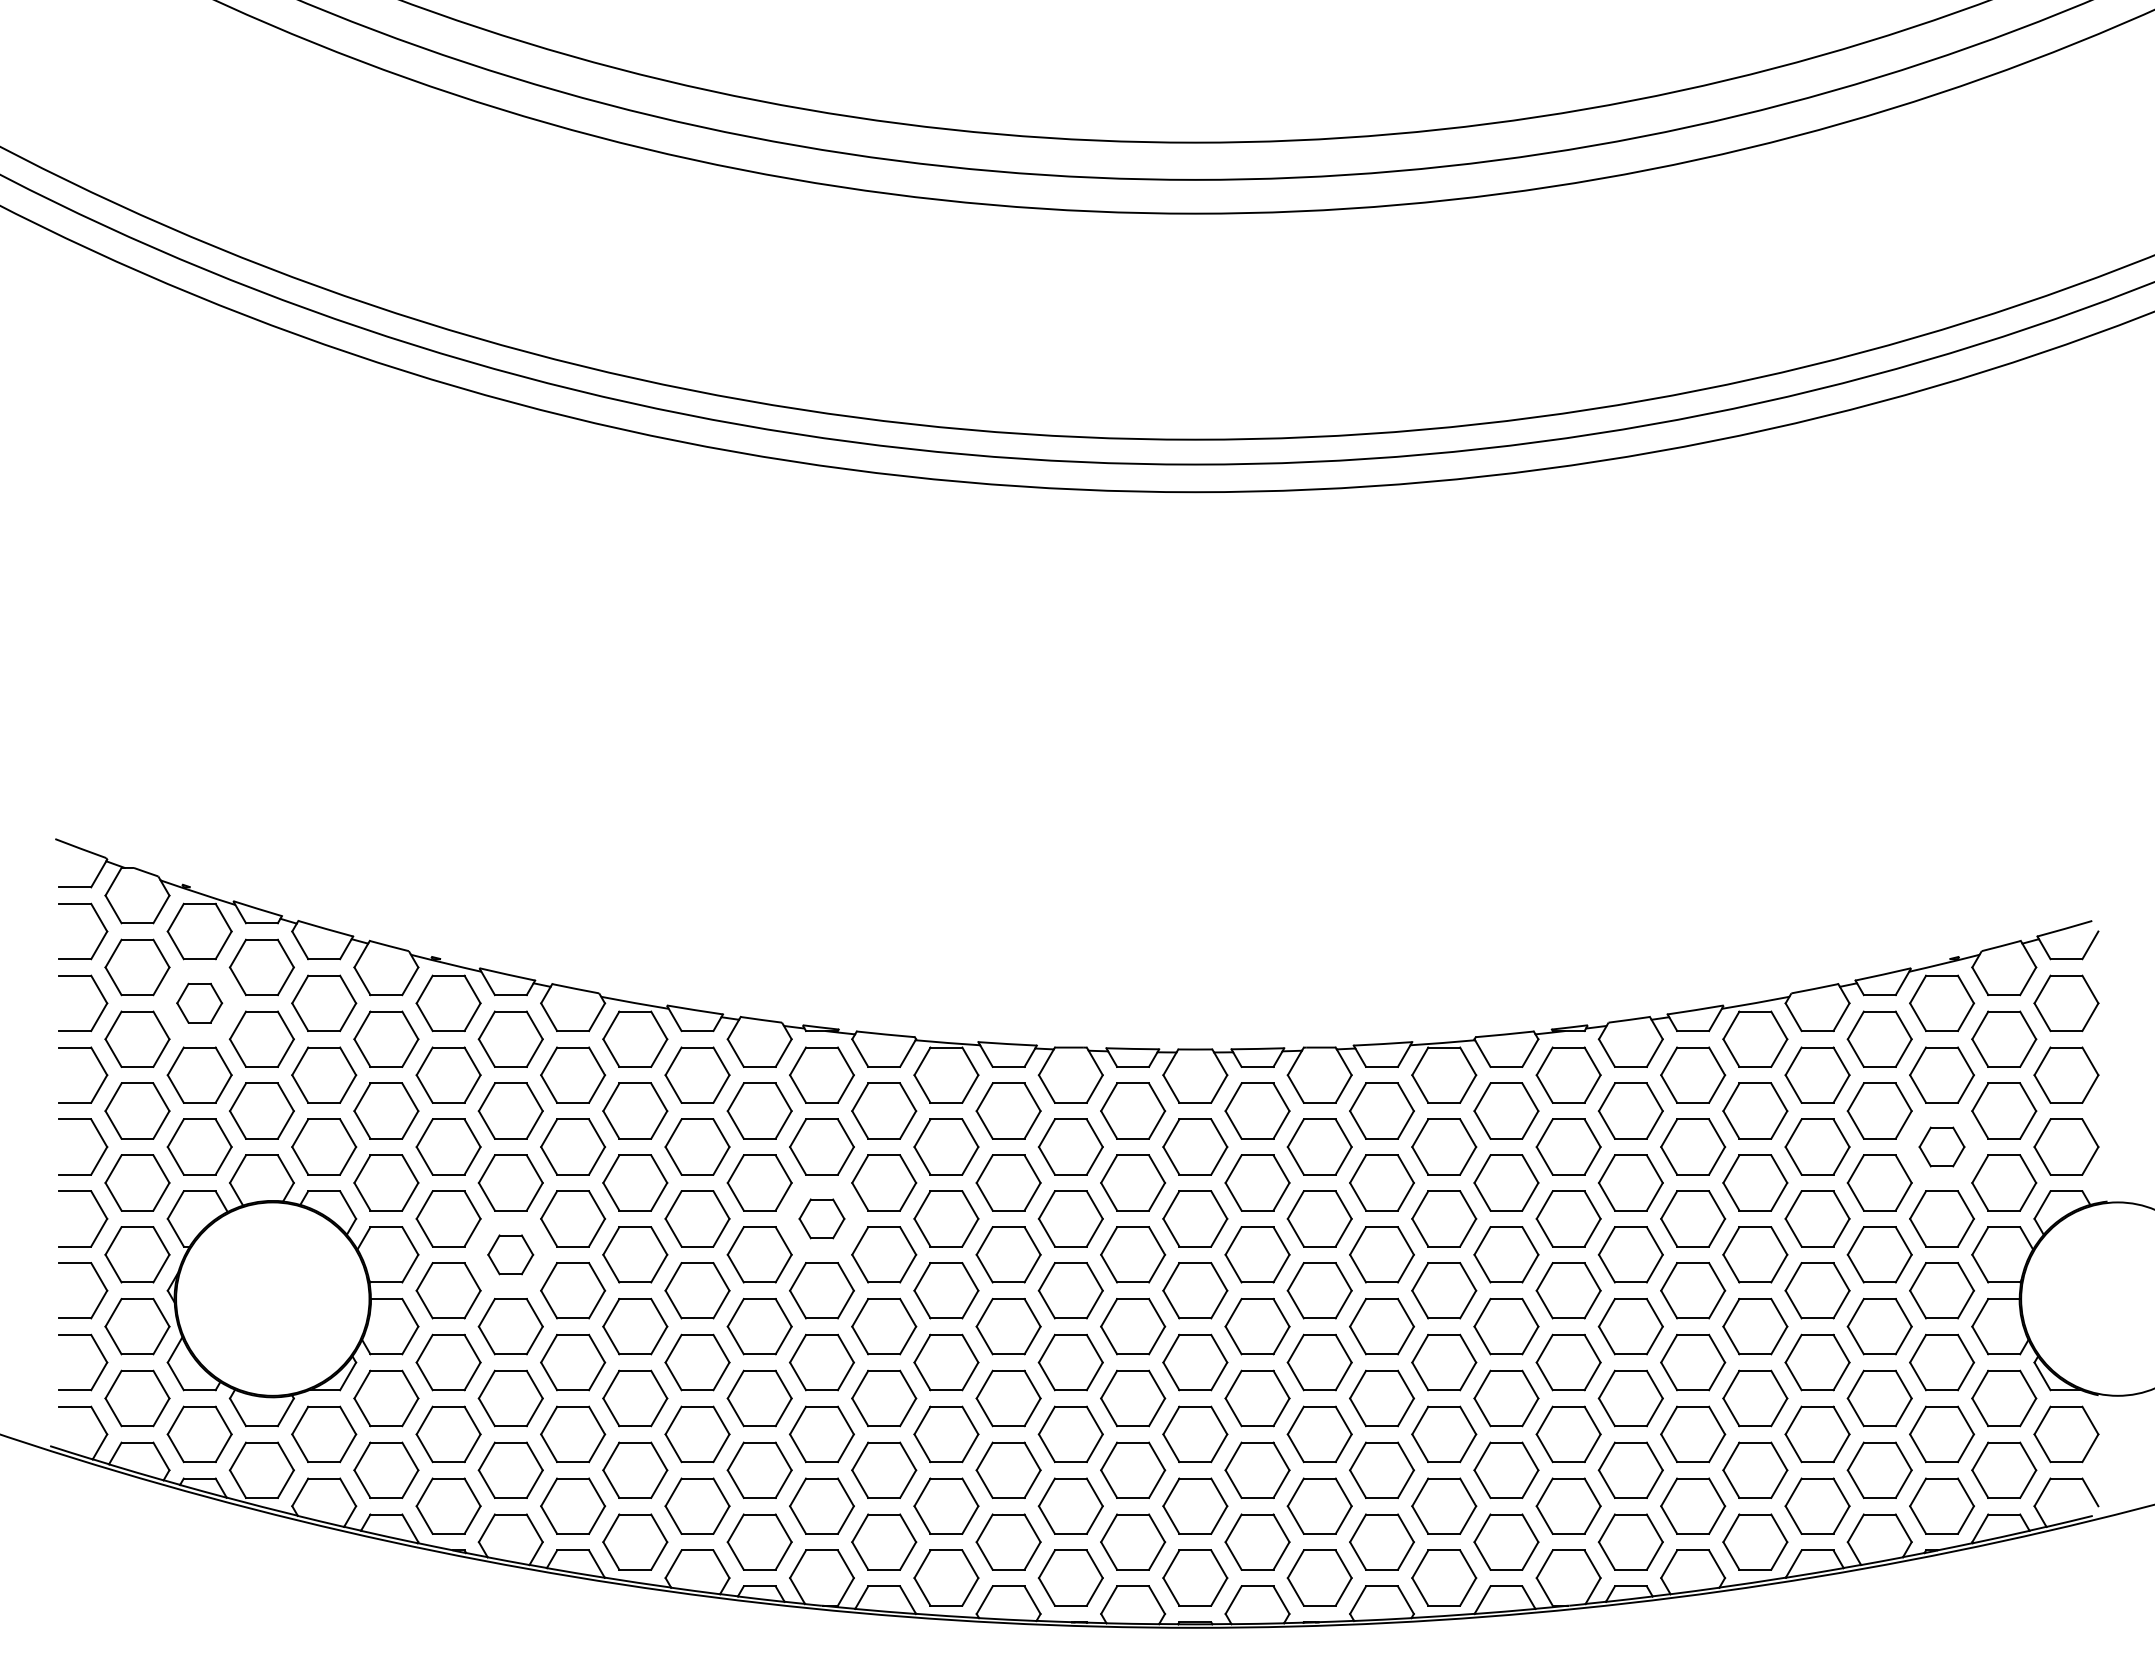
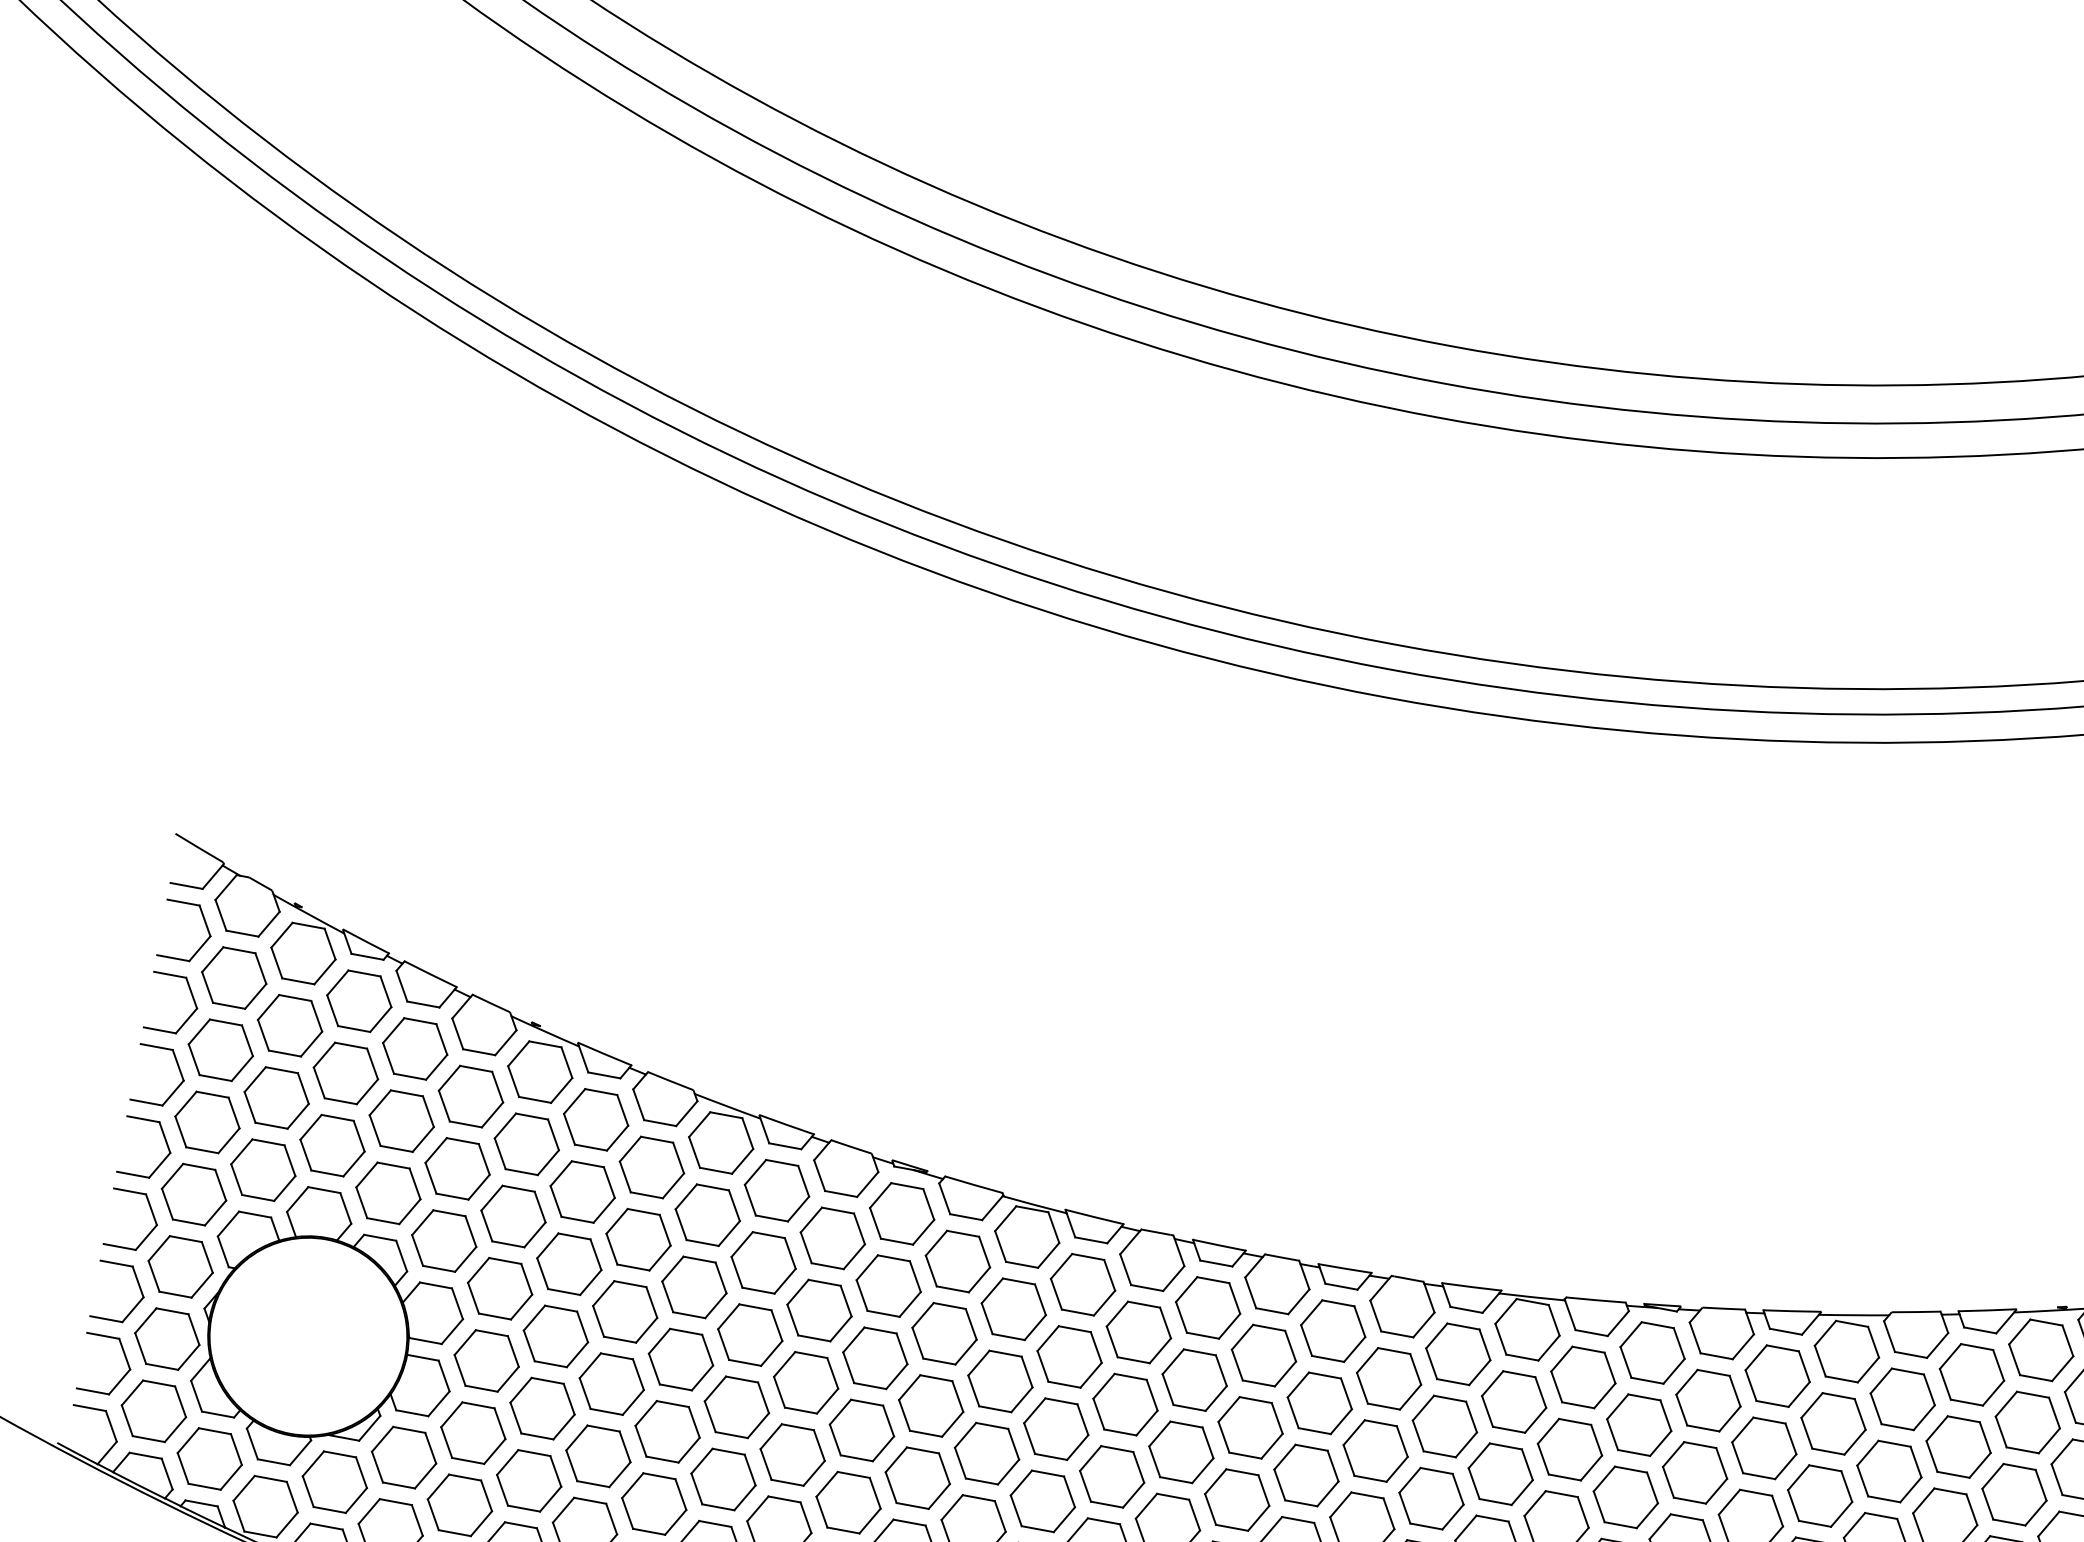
part: (199, 1002) -> (290, 1024), size x1.43
part: (1941, 1146) -> (2014, 1494), size x1.43
part: (821, 1218) -> (874, 1357), size x1.43
part: (510, 1254) -> (555, 1336), size x1.43

